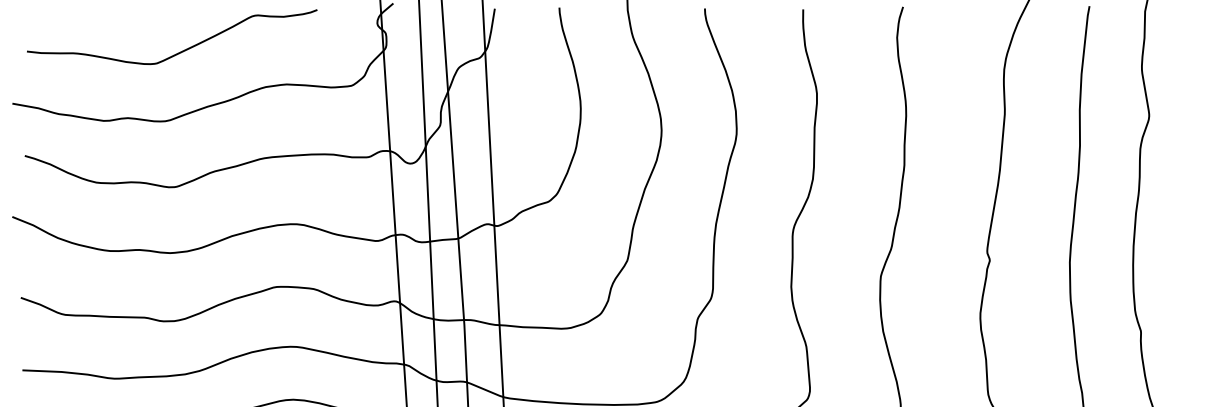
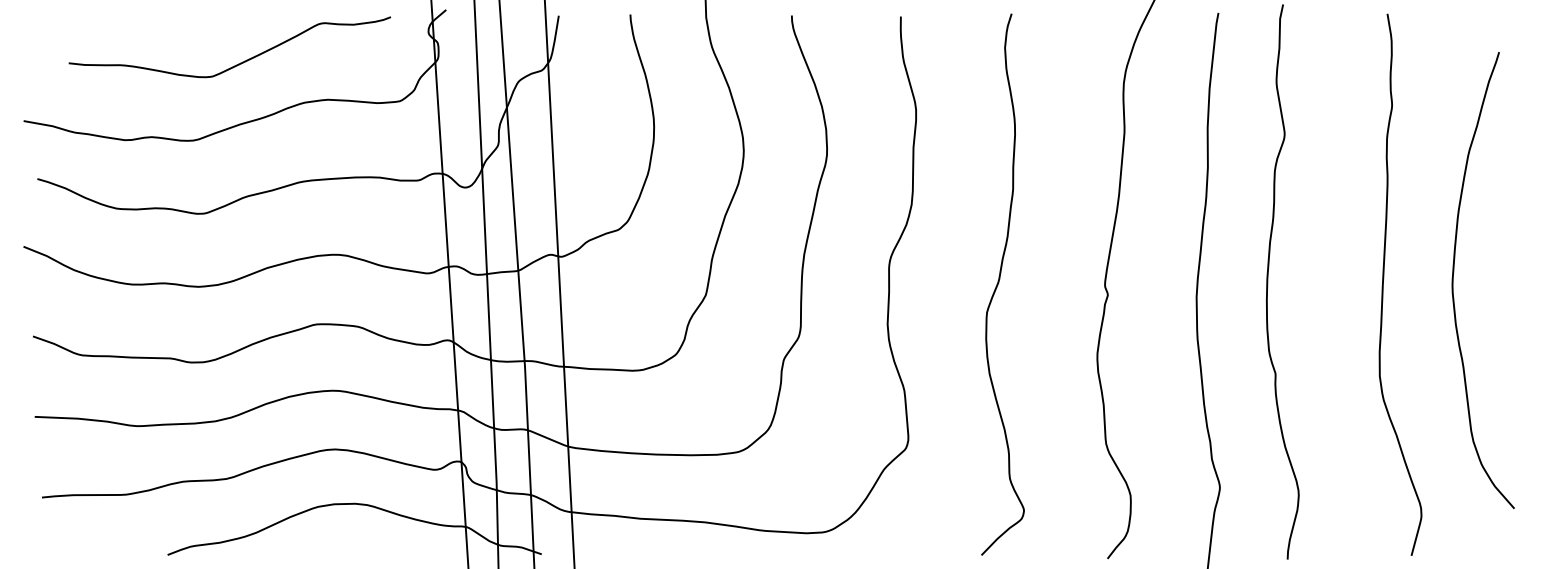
curve: (179, 51) -> (238, 63), moved

